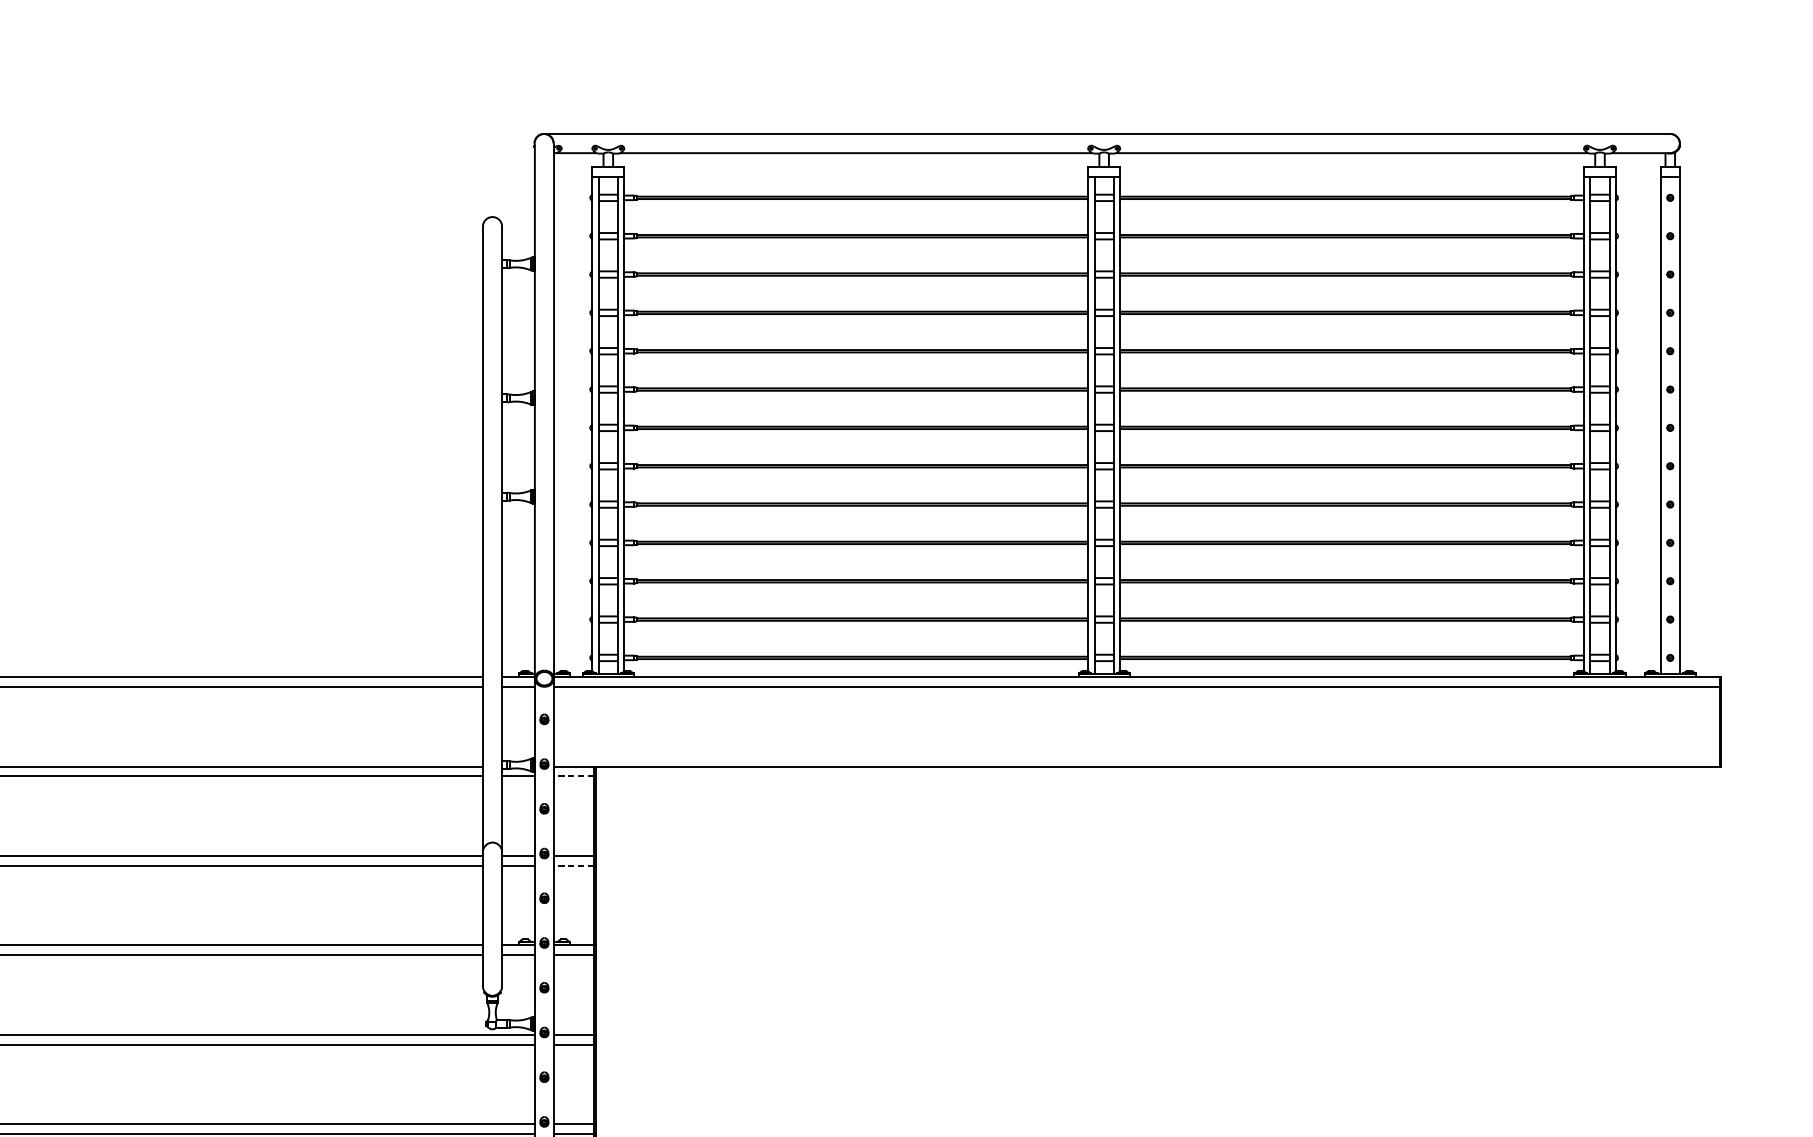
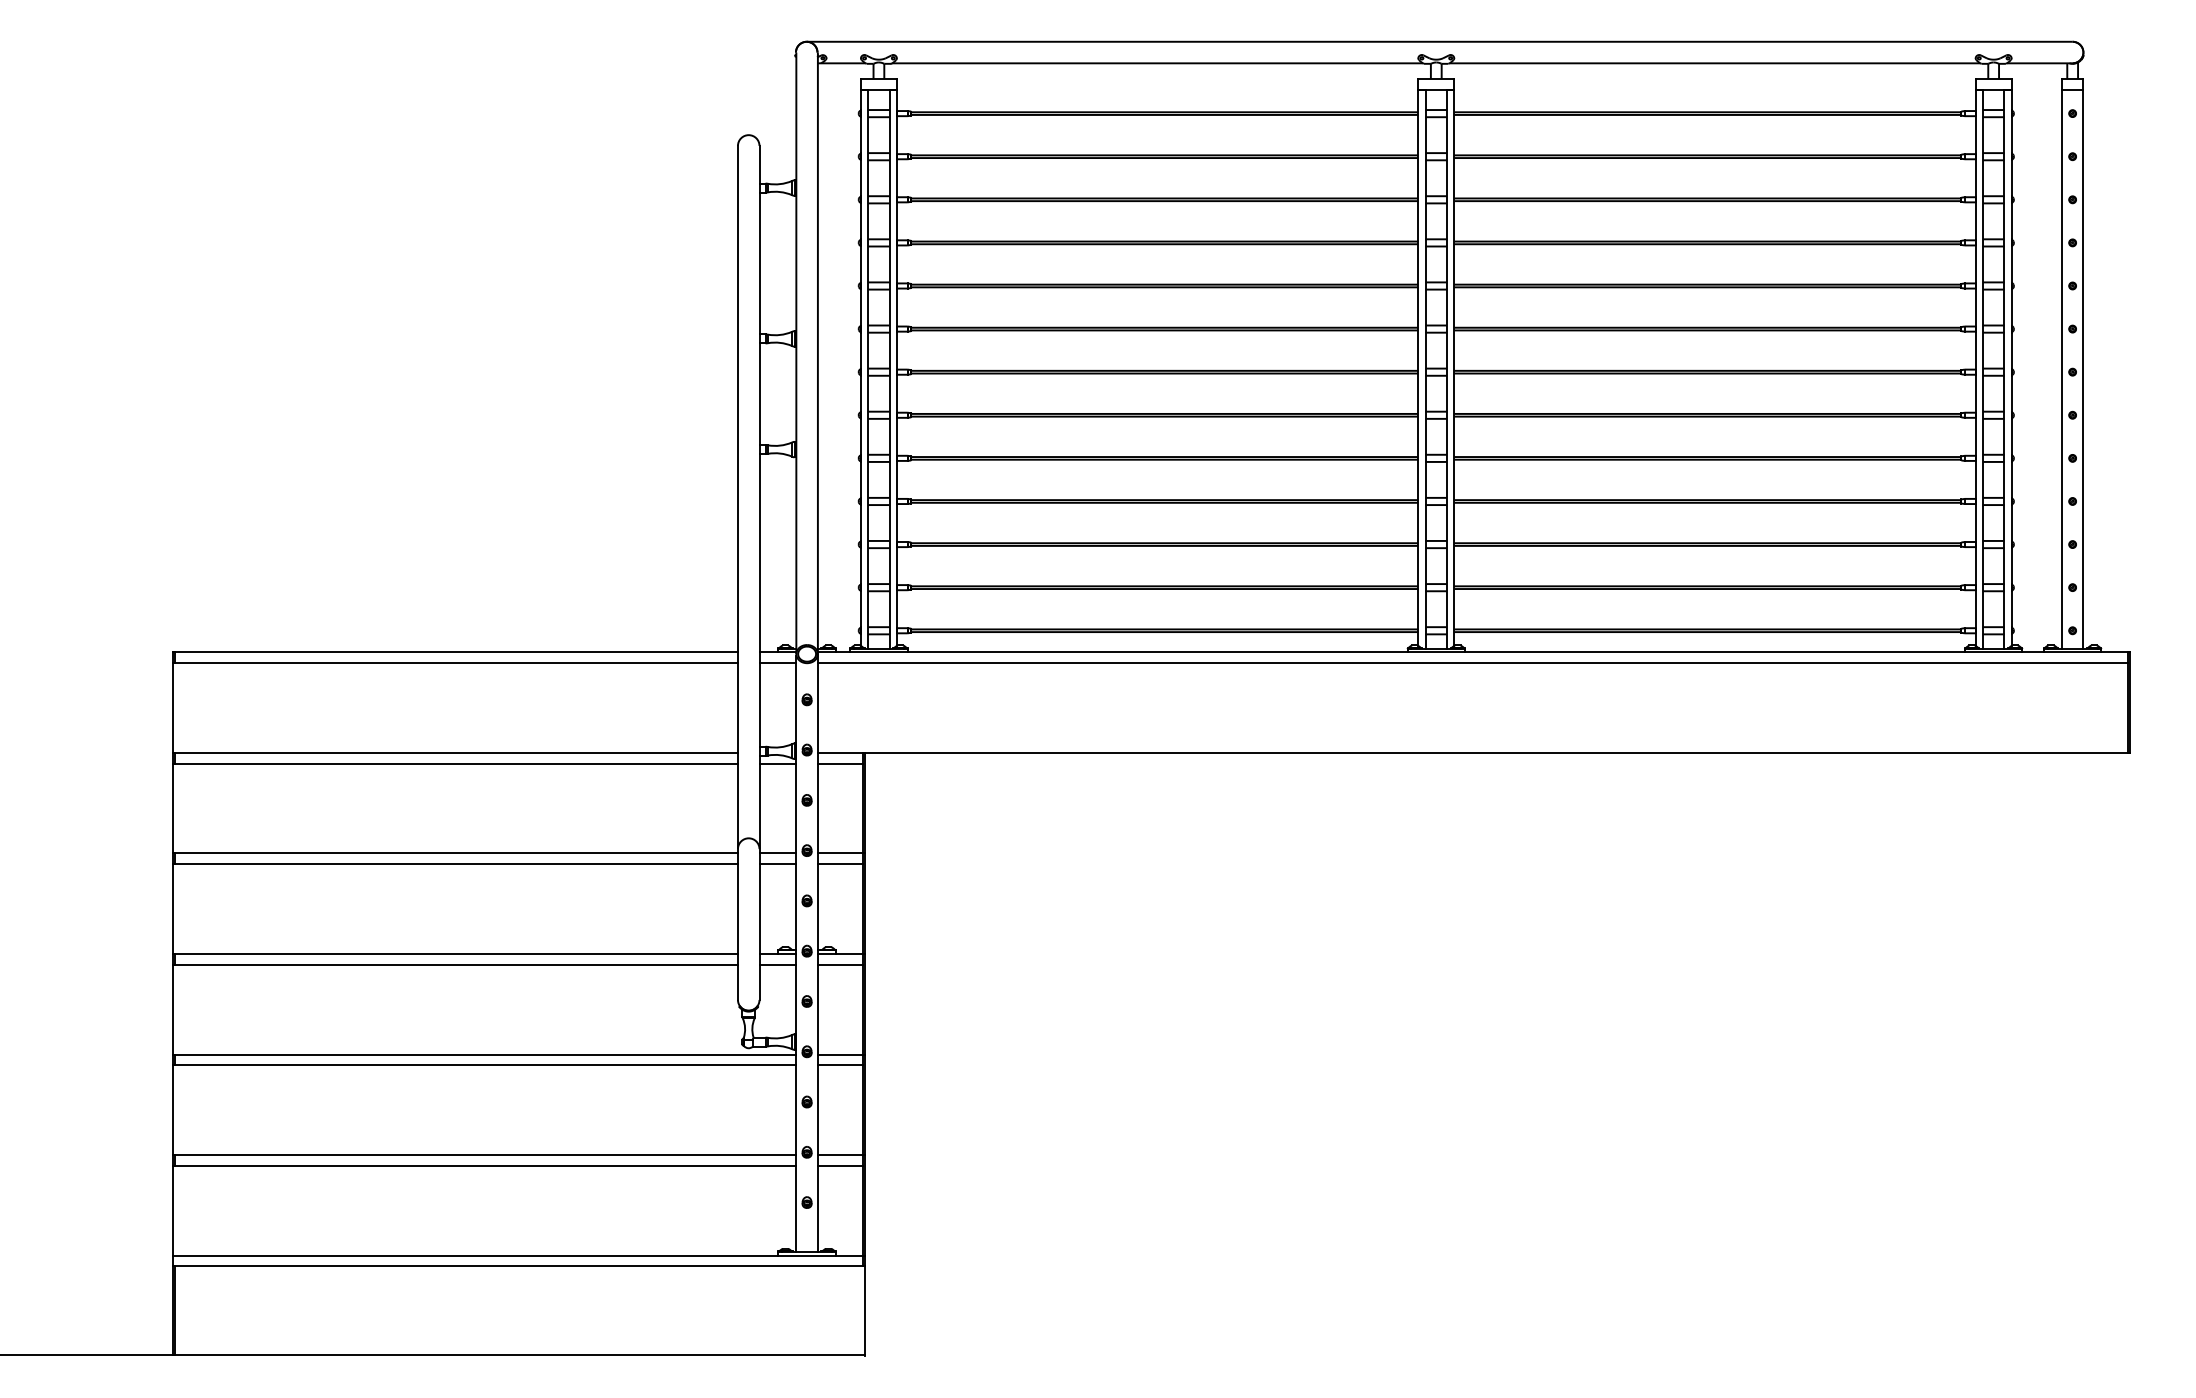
line: (573, 776) -> (839, 763), dashed -> solid
line: (573, 865) -> (839, 864), dashed -> solid

